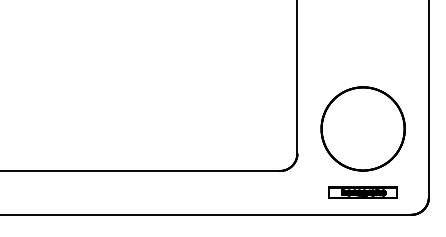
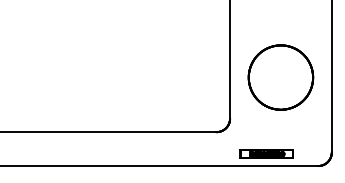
part: (362, 128) -> (280, 77), moved
part: (362, 192) -> (266, 153), moved

